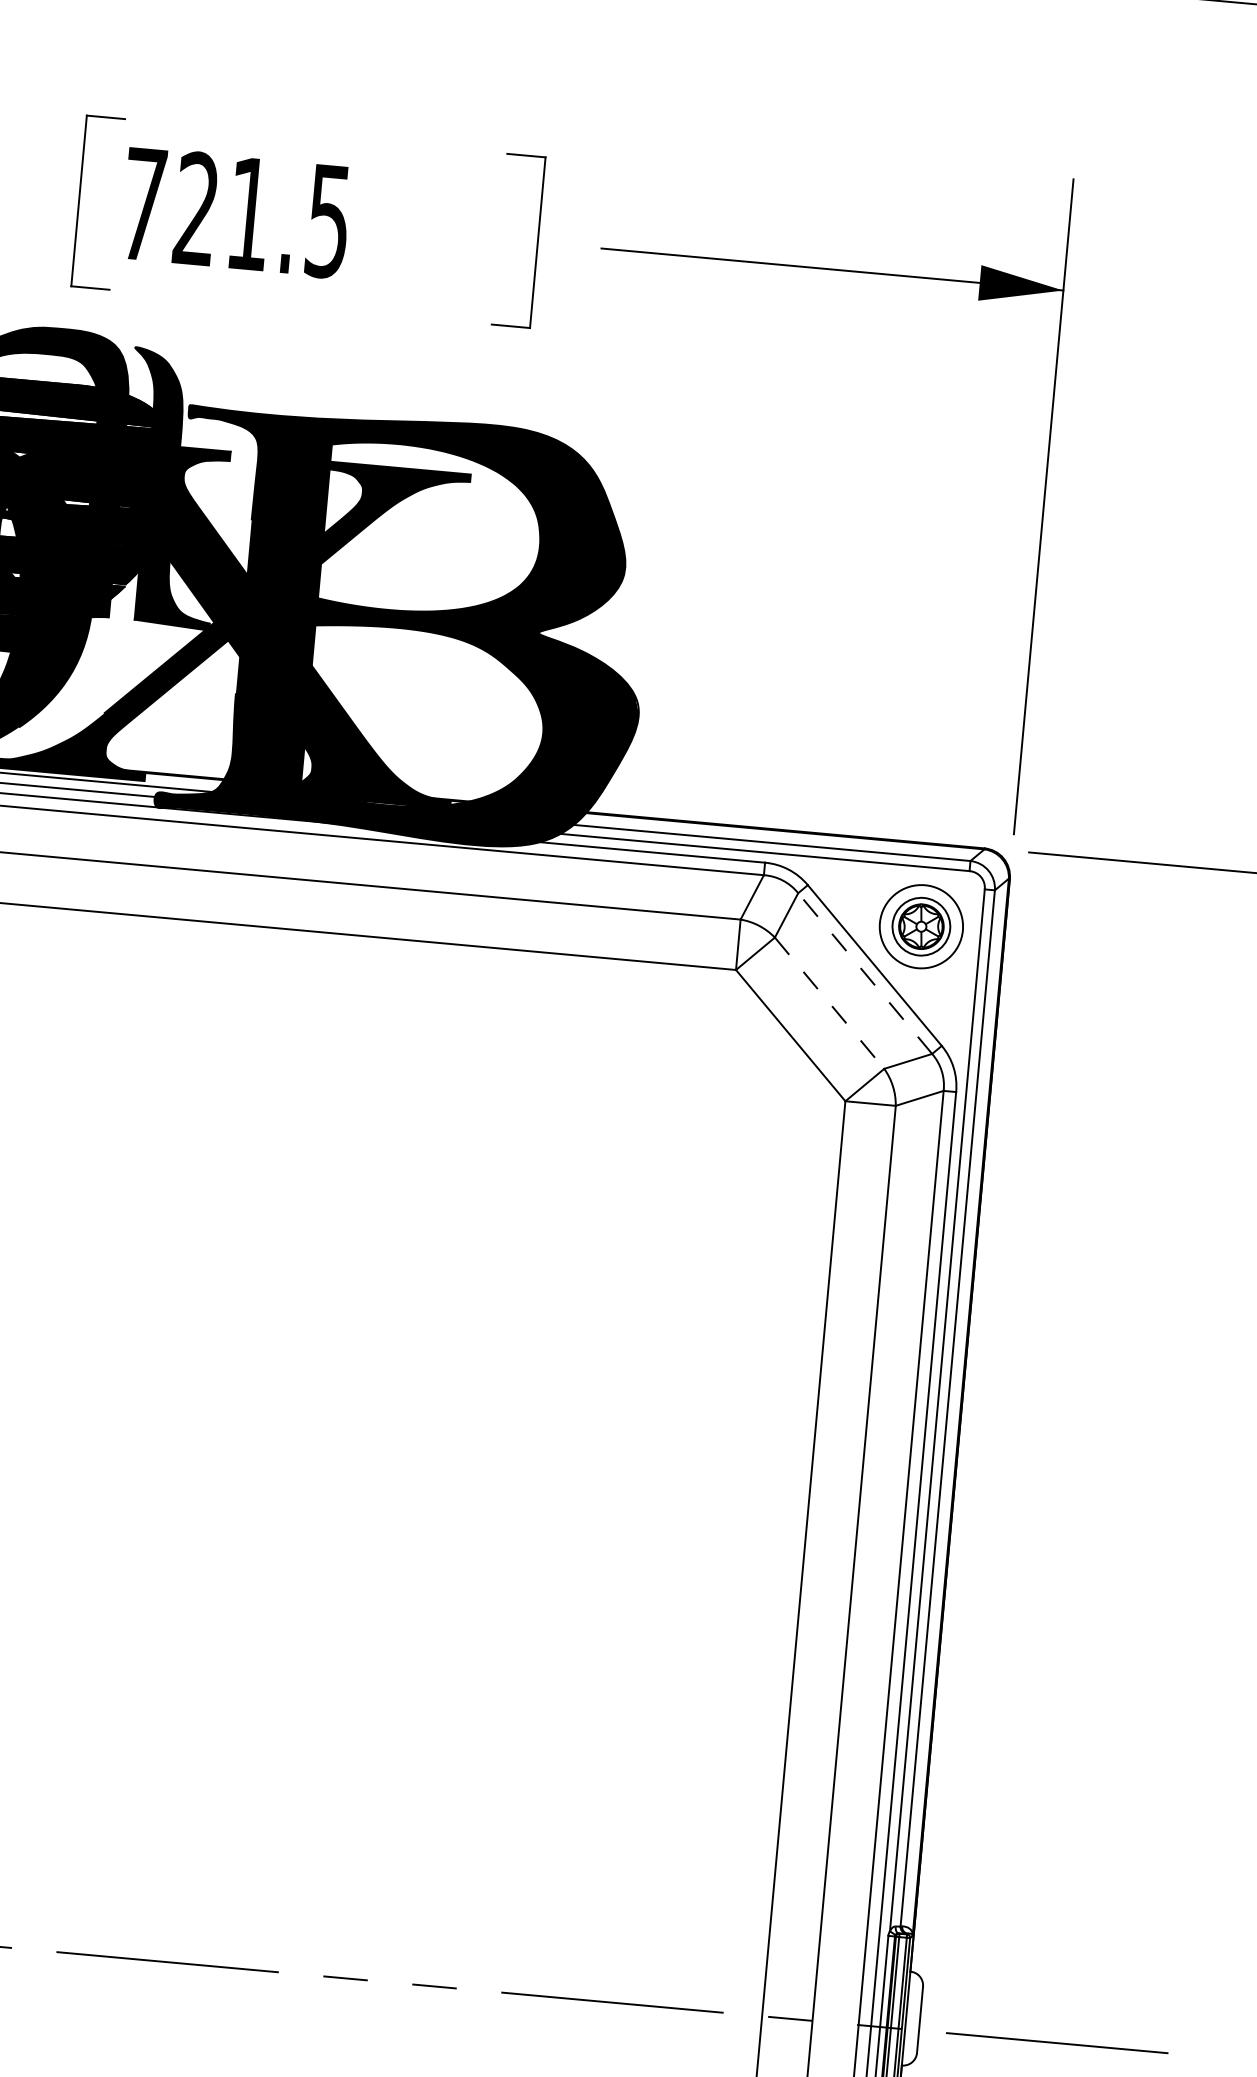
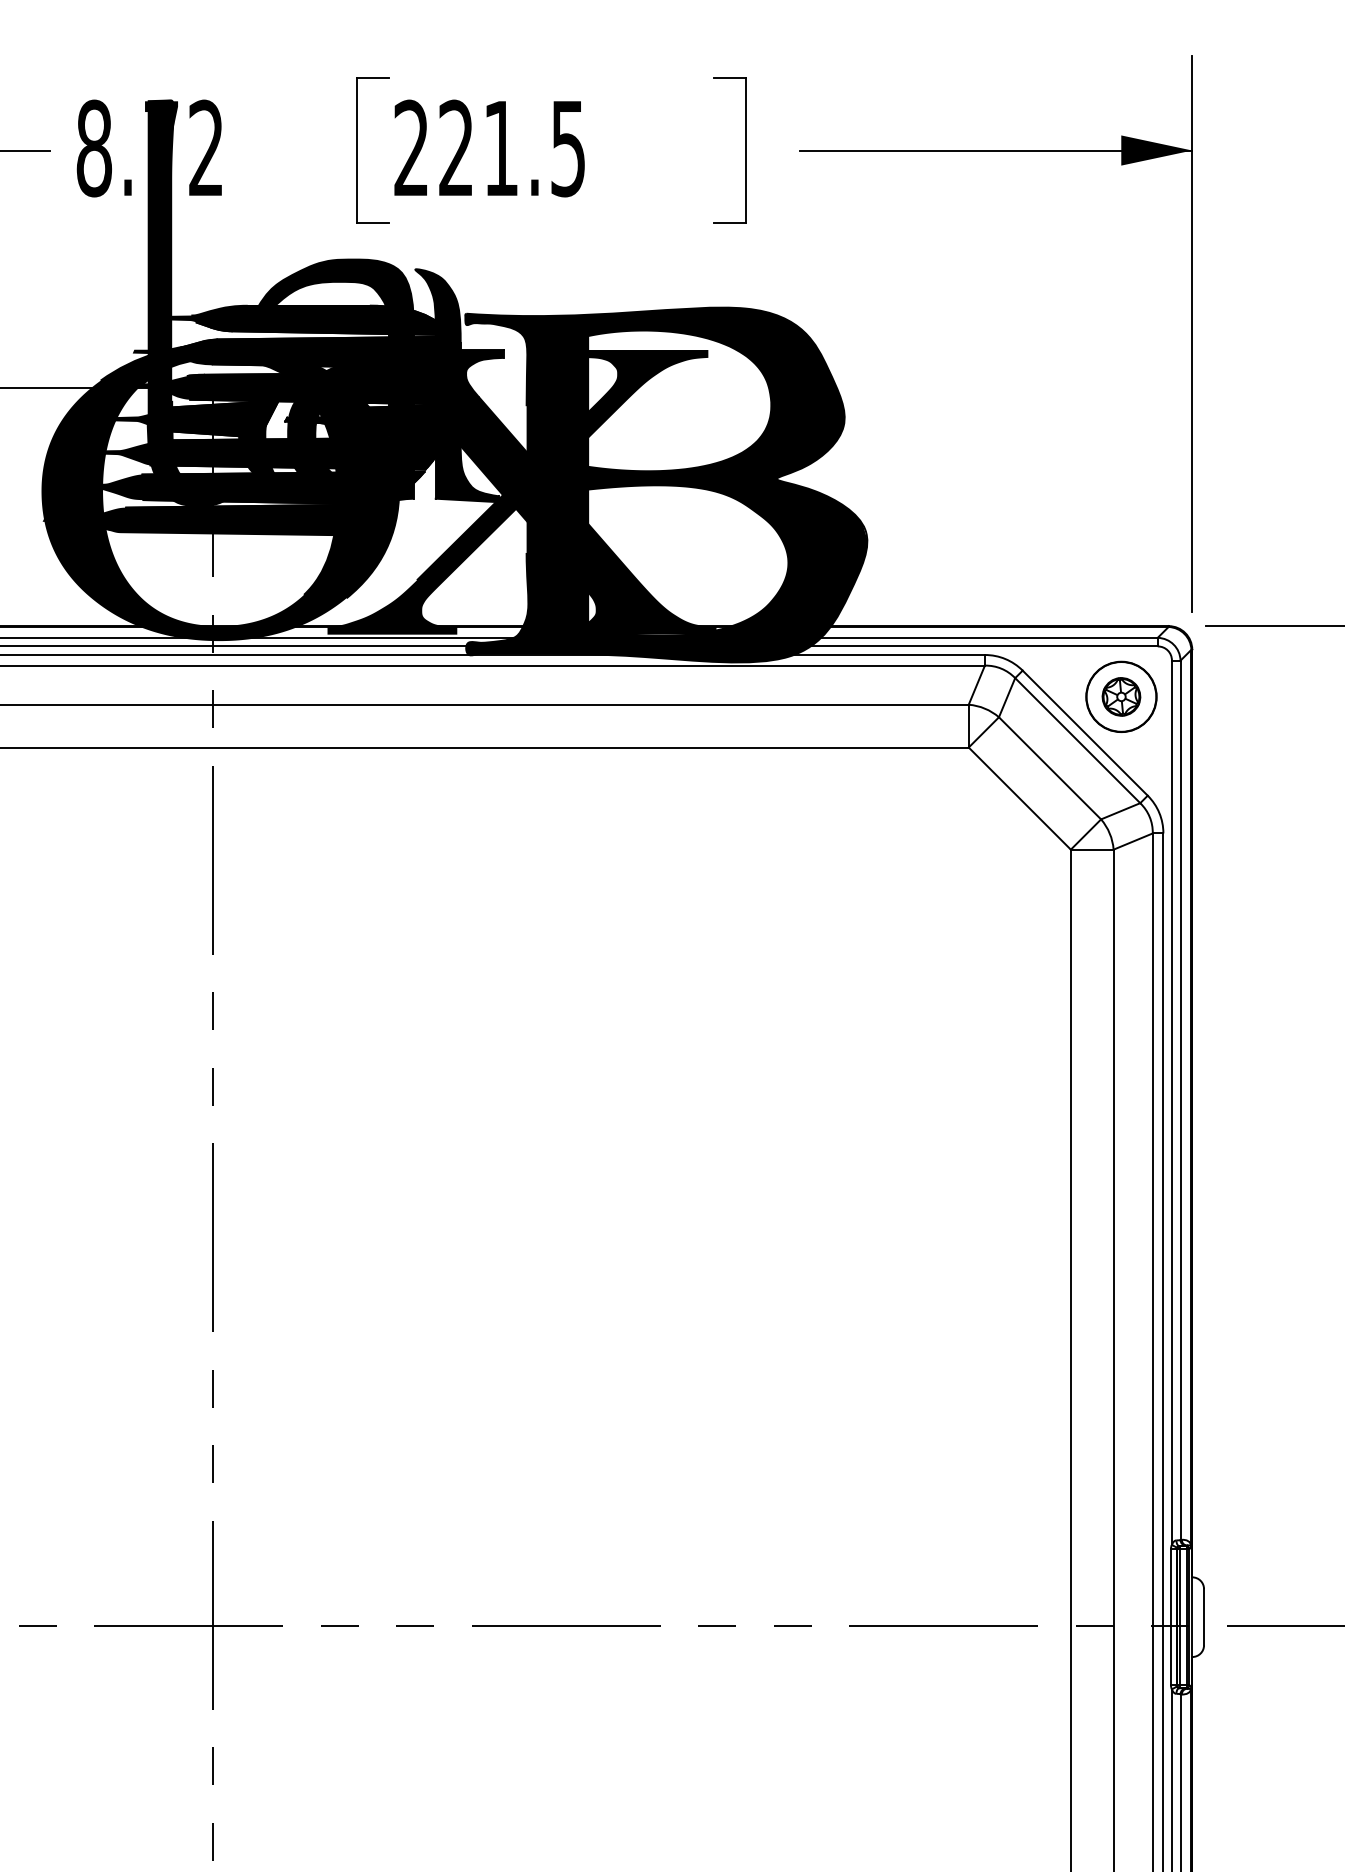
text: (143, 203) -> (411, 147), 721.5 -> 221.5
circle: (921, 926) -> (1121, 696), size x1.43
line: (864, 973) -> (1077, 740), dashed -> solid
line: (830, 1003) -> (1050, 768), dashed -> solid

